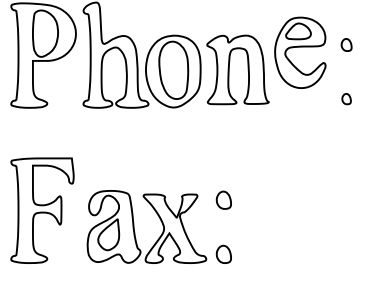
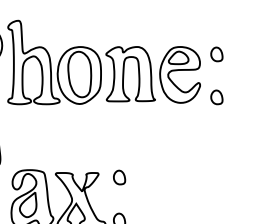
part: (346, 44) -> (216, 54), size x1.43
part: (300, 52) -> (180, 74), moved
part: (346, 98) -> (216, 96), size x1.67

